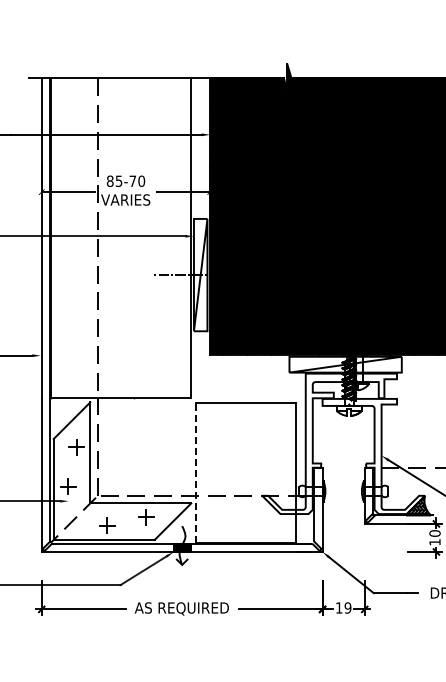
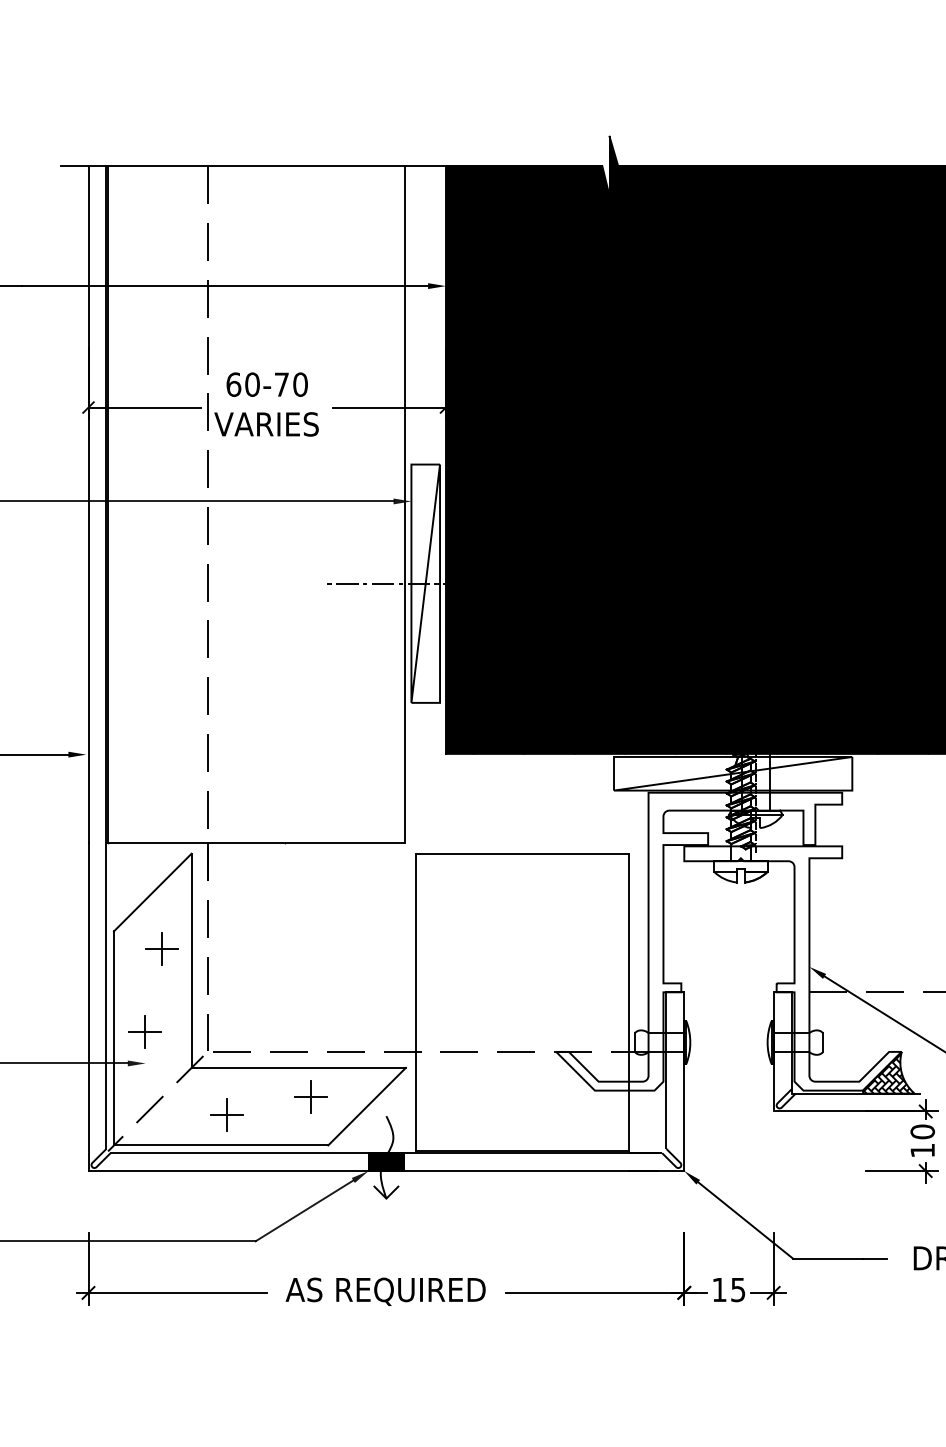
text: (114, 180) -> (242, 383), 85-70 -> 60-70
line: (196, 472) -> (416, 1002), dashed -> solid
text: (347, 607) -> (737, 1288), 19 -> 15

